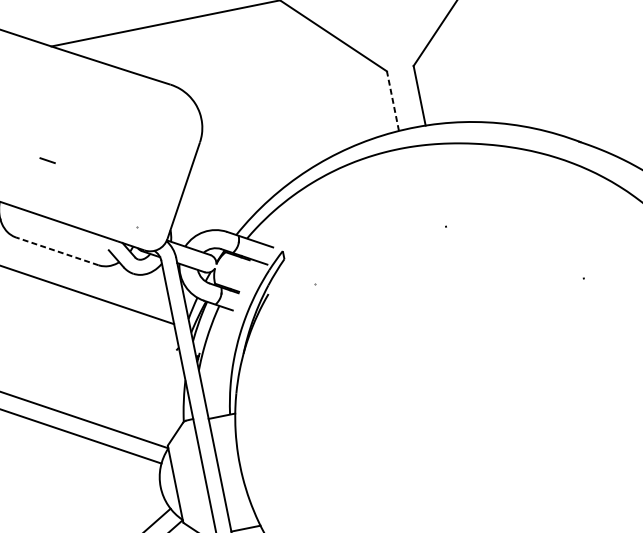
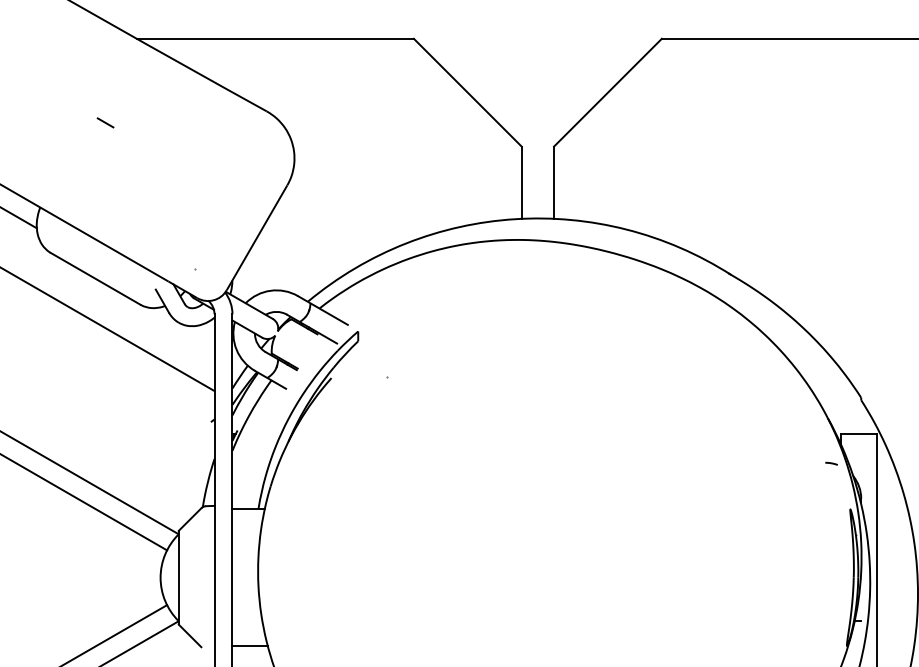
line: (392, 101) -> (521, 182), dashed -> solid
line: (47, 160) -> (105, 122), moved
line: (57, 251) -> (95, 278), dashed -> solid

